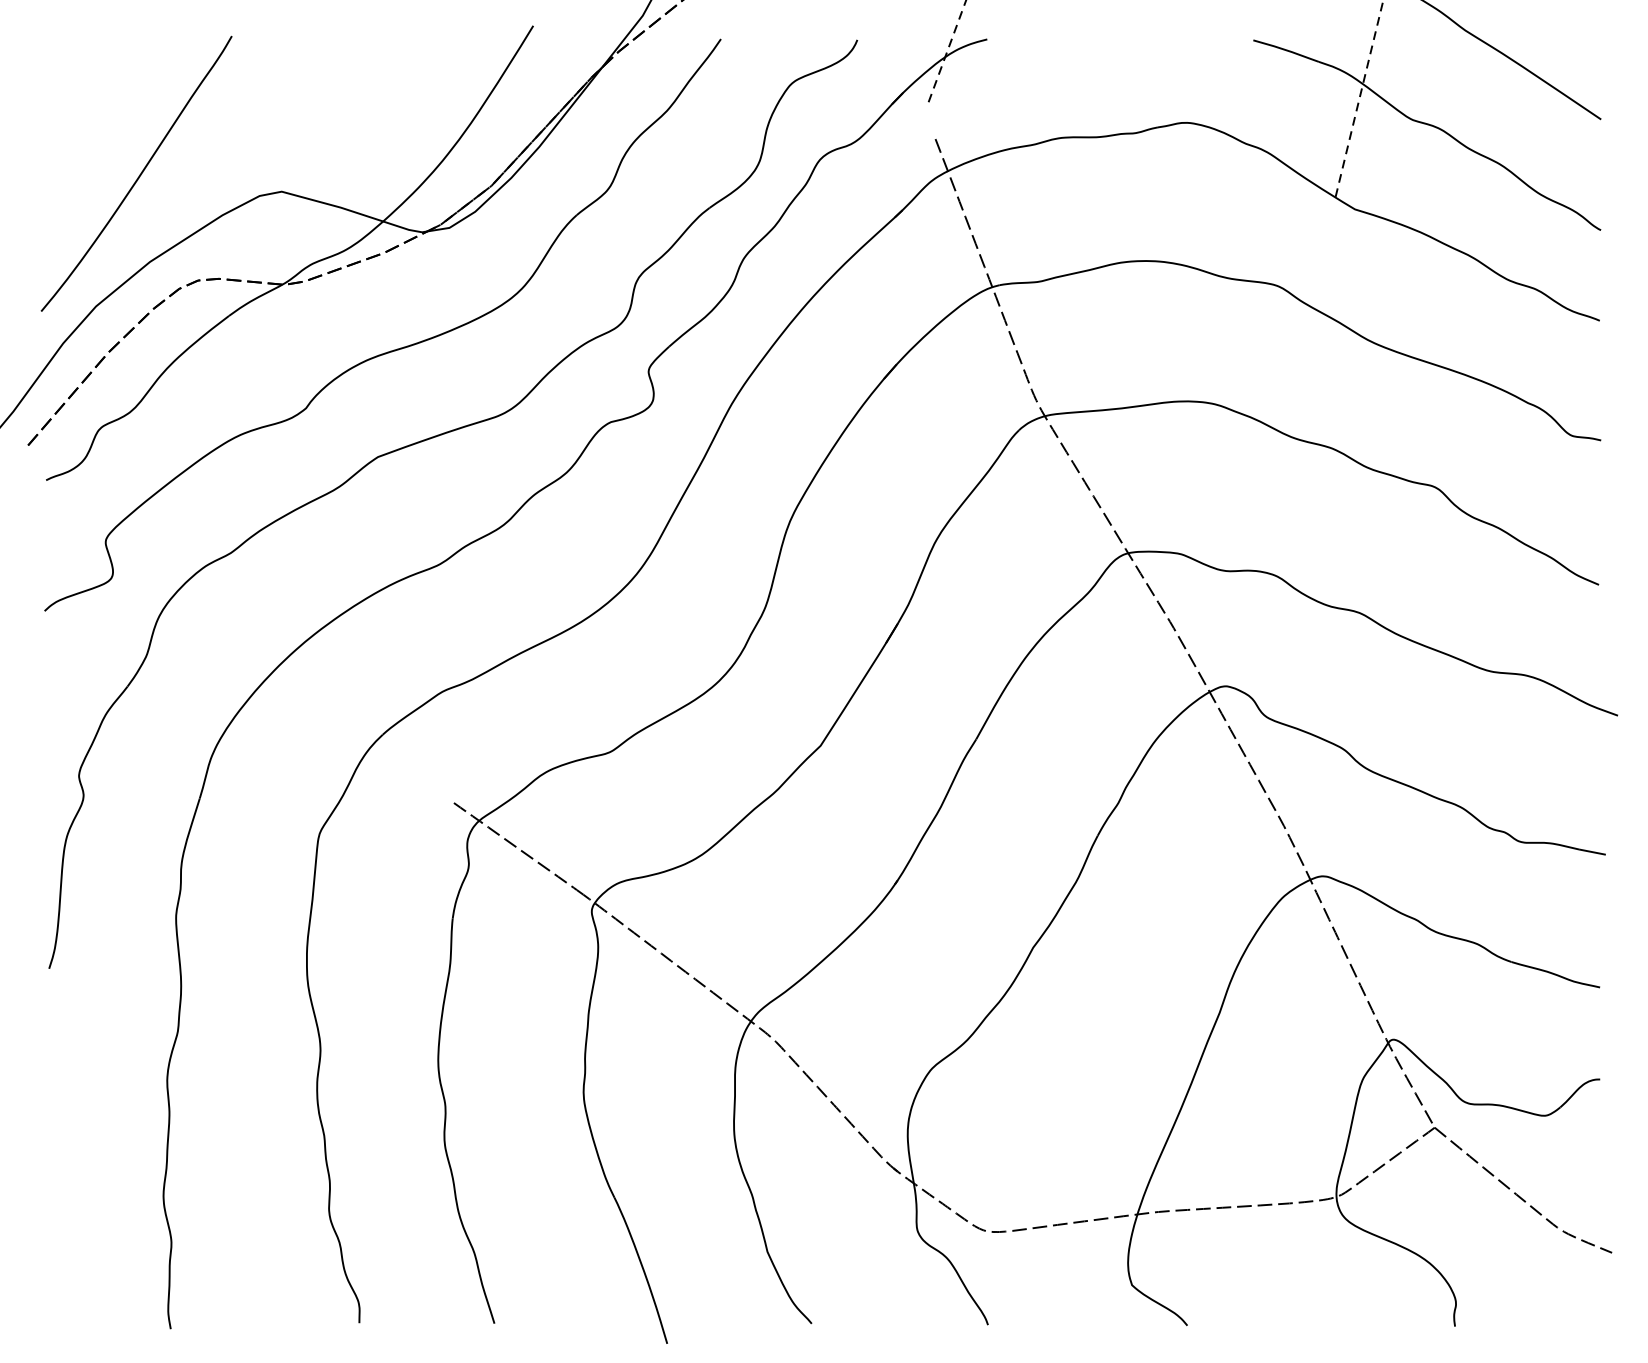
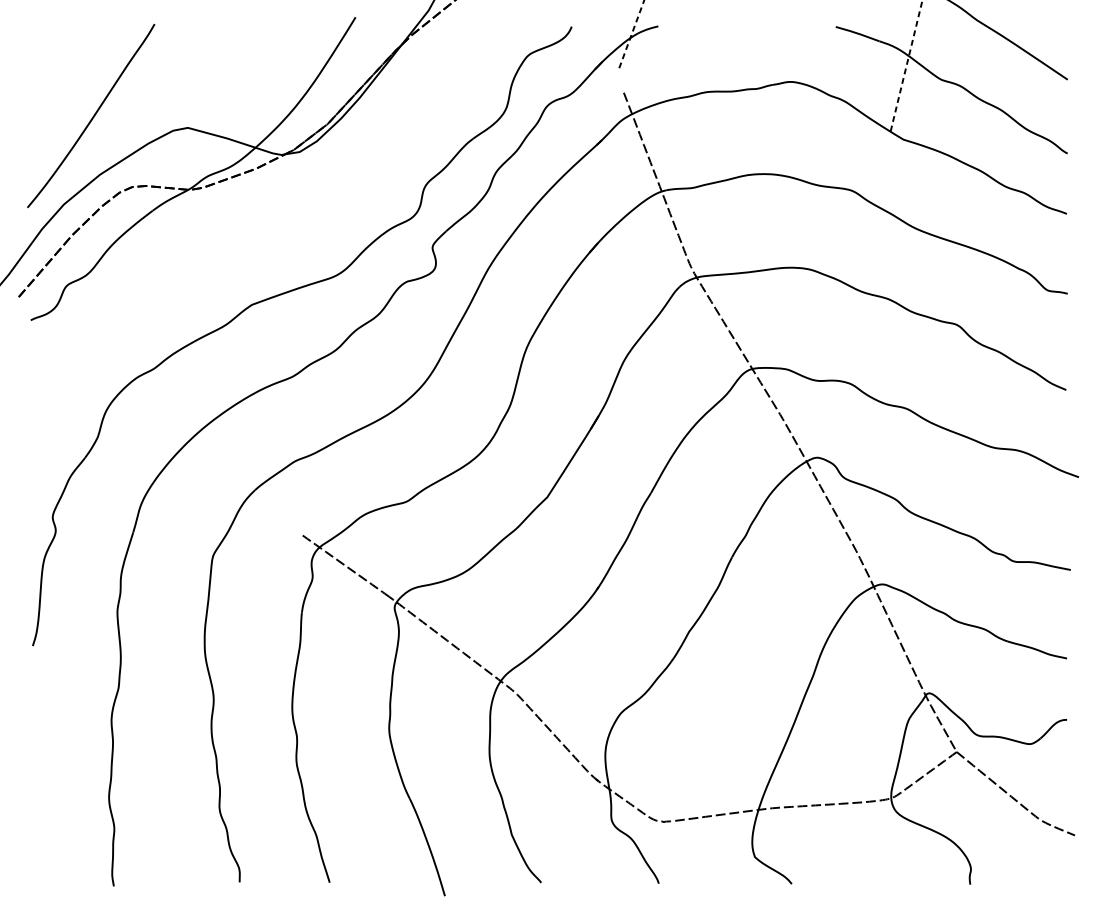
part: (390, 350) -> (260, 233), removed

